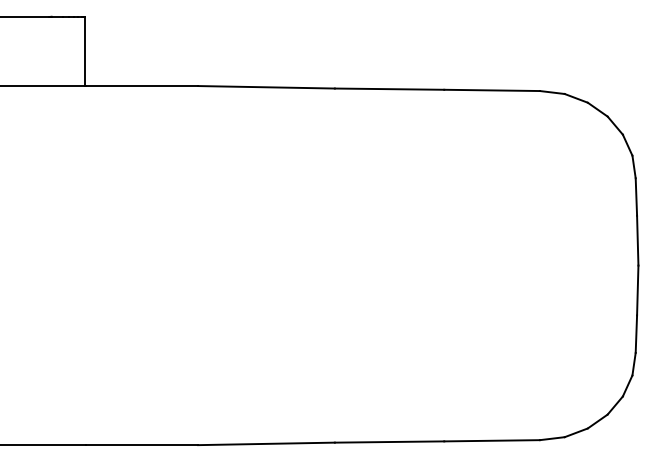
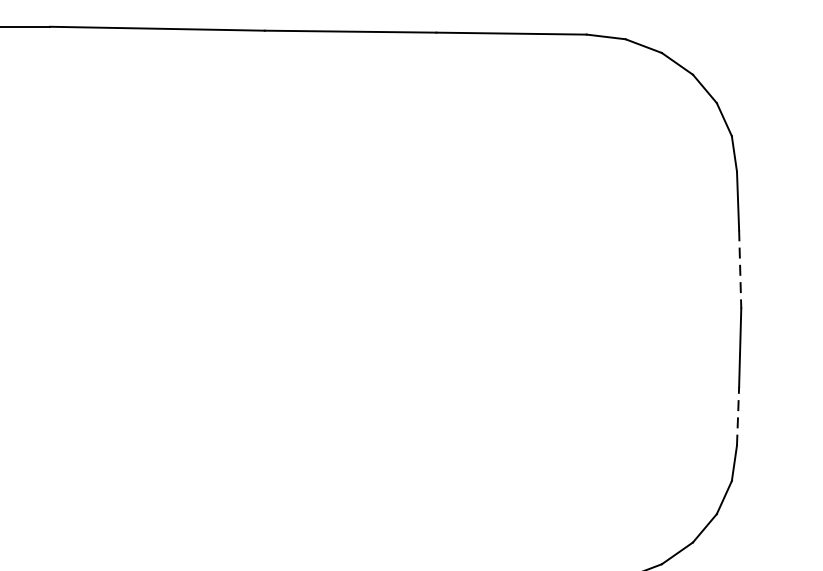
line: (637, 240) -> (739, 269), solid -> dashed
line: (636, 334) -> (738, 416), solid -> dashed

